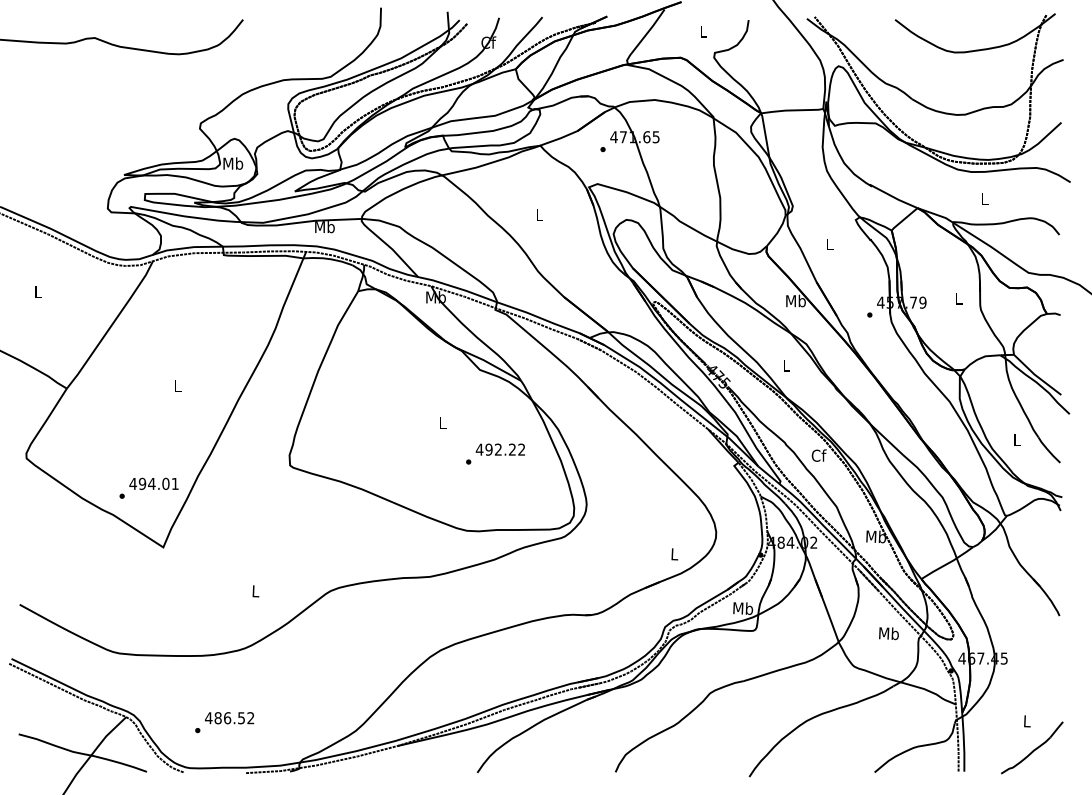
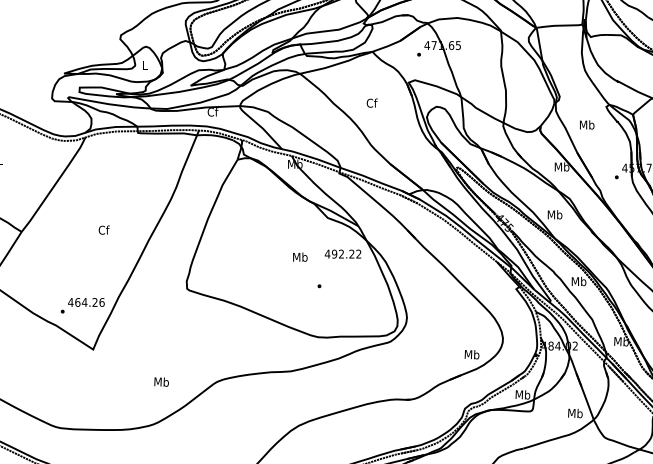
text: (233, 163) -> (145, 65), Mb -> L
text: (539, 214) -> (371, 102), L -> Cf
text: (324, 227) -> (212, 112), Mb -> Cf
text: (829, 244) -> (586, 125), L -> Mb
text: (786, 365) -> (555, 214), L -> Mb
text: (177, 386) -> (103, 230), L -> Cf
text: (442, 422) -> (300, 256), L -> Mb
text: (499, 449) -> (342, 254), moved
text: (818, 455) -> (578, 281), Cf -> Mb
text: (158, 483) -> (89, 302), 494.01 -> 464.26
text: (674, 554) -> (472, 354), L -> Mb
text: (255, 591) -> (161, 382), L -> Mb
text: (888, 633) -> (575, 413), moved

